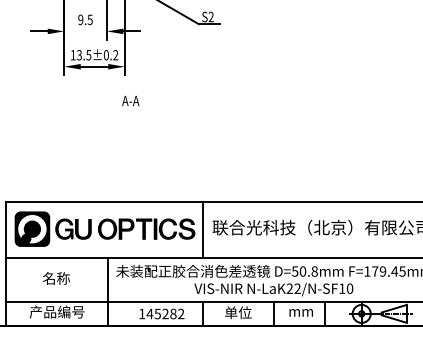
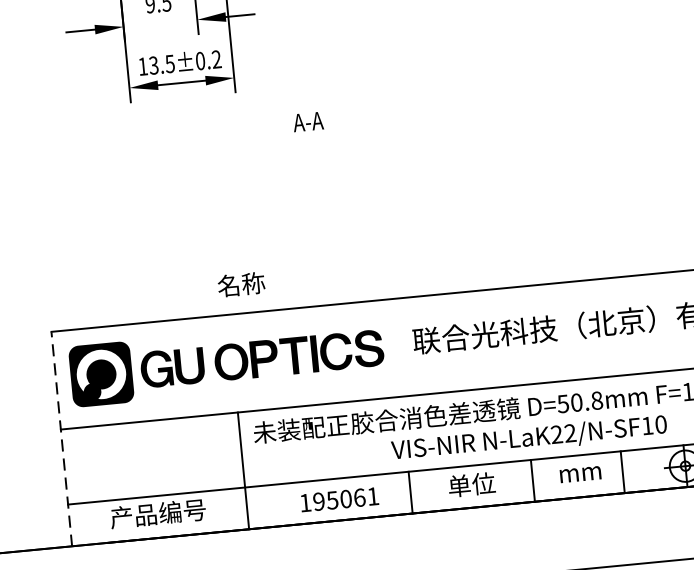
text: (130, 100) -> (307, 121), moved
line: (202, 230) -> (396, 348), removed
line: (6, 264) -> (62, 439), solid -> dashed
text: (56, 278) -> (241, 284), moved
text: (165, 313) -> (345, 498), 145282 -> 195061

